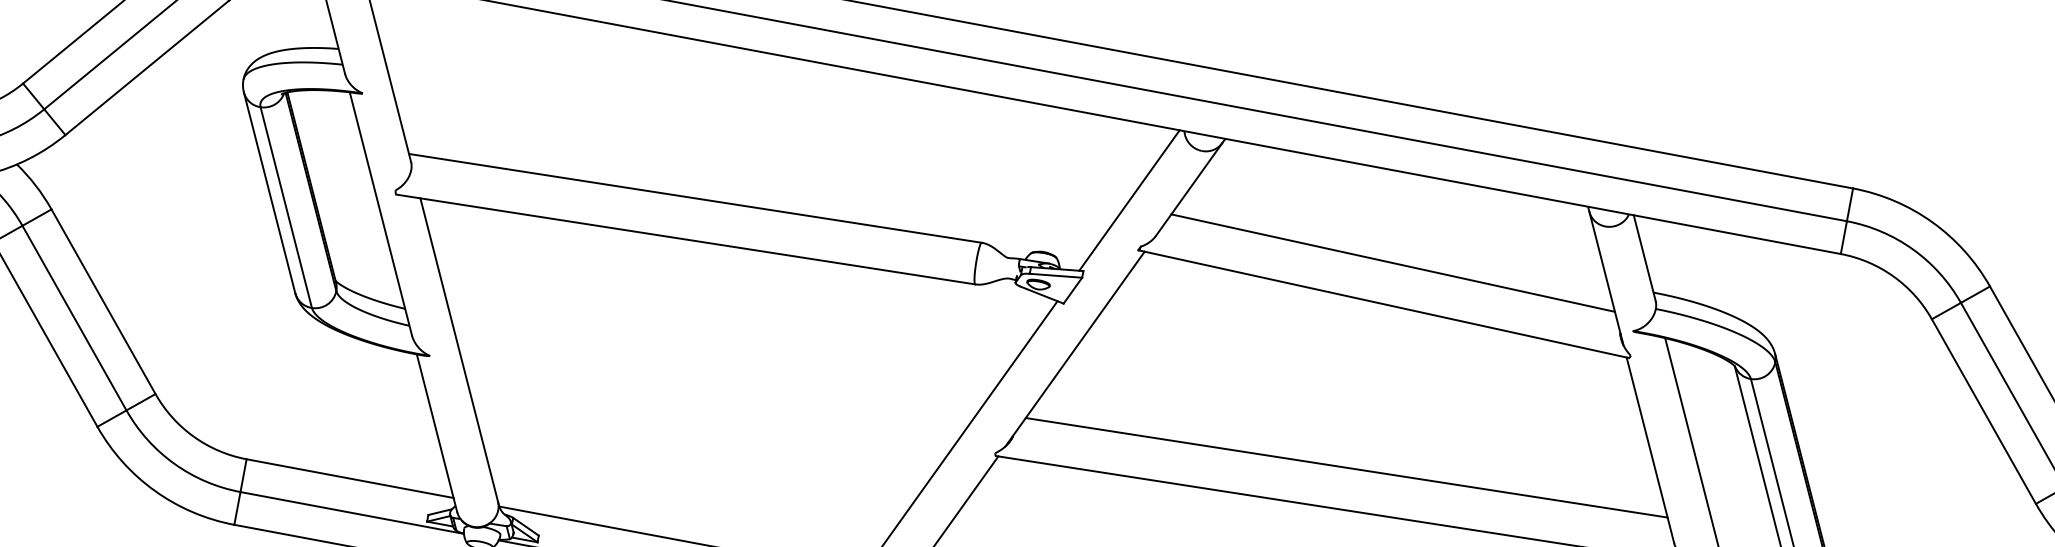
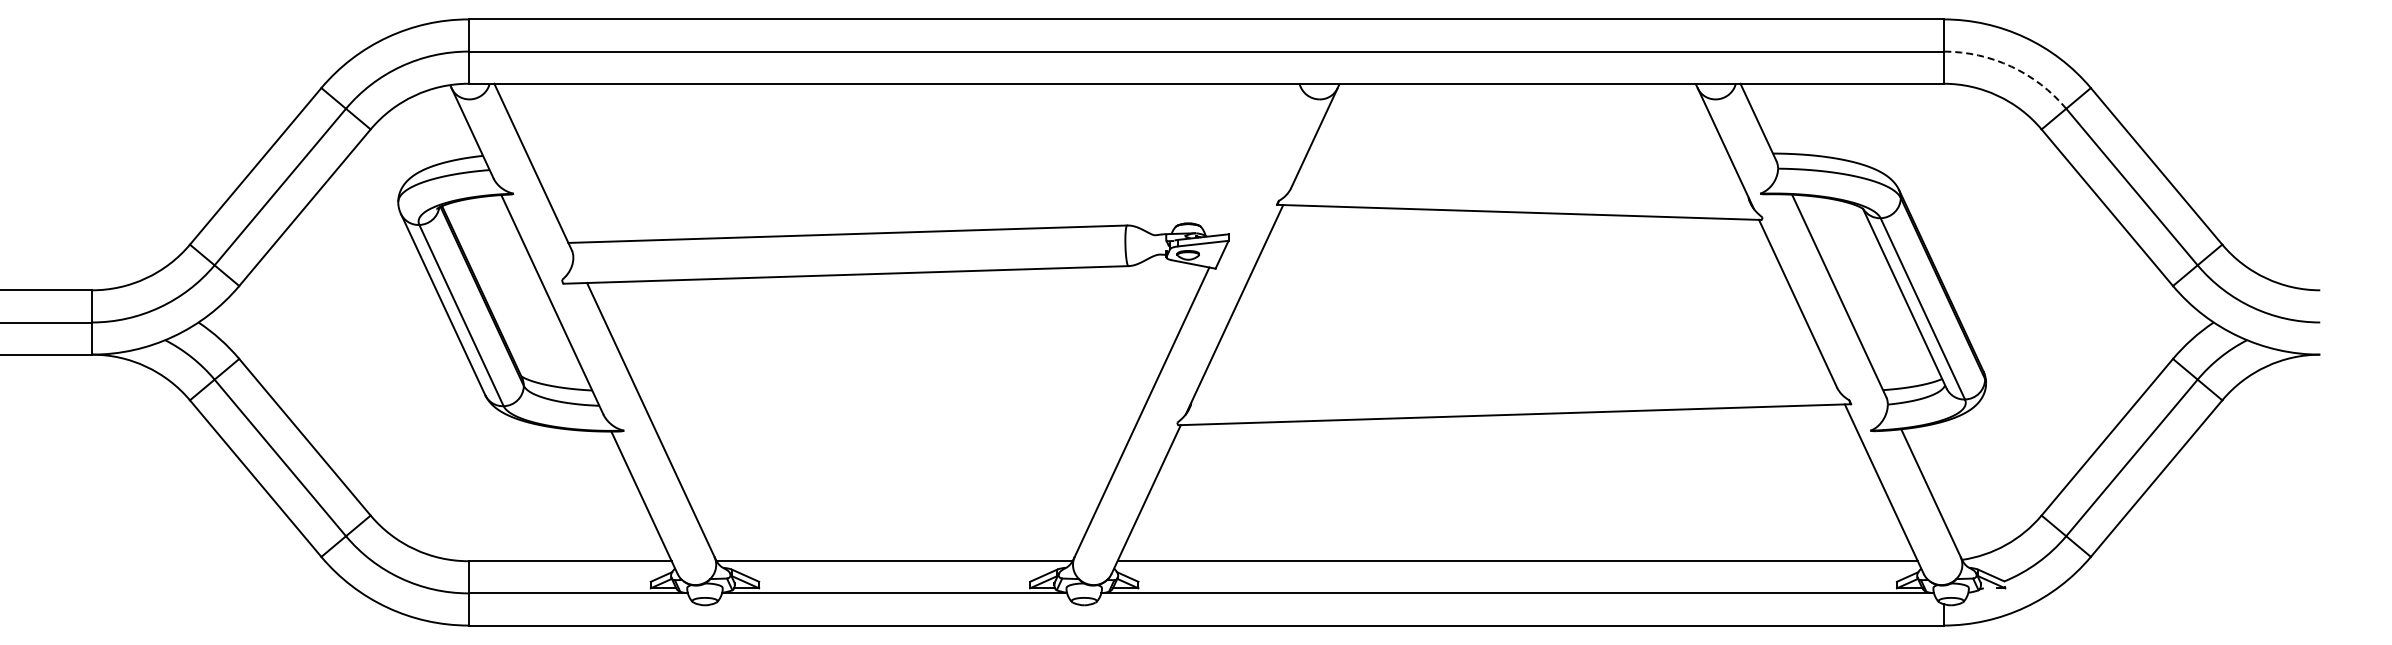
line: (1129, 199) -> (1259, 158), removed
arc: (1913, 249) -> (2011, 66), solid -> dashed
line: (1392, 262) -> (1520, 171), removed
line: (1347, 467) -> (1513, 373), removed

